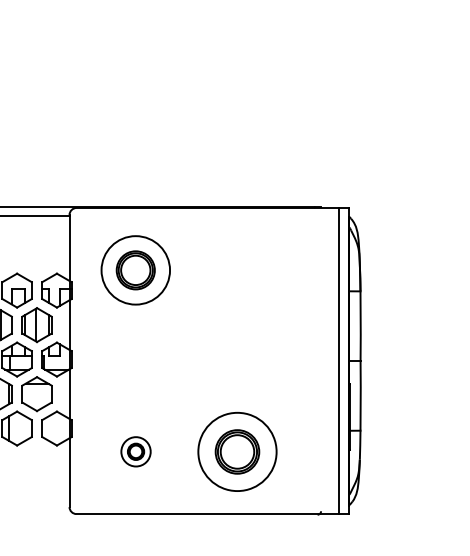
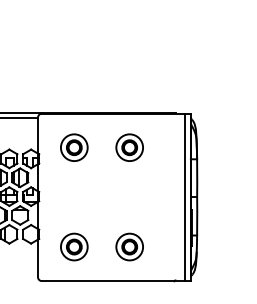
part: (136, 269) -> (74, 147), size x0.71
part: (236, 269) -> (129, 147), added
part: (136, 450) -> (74, 246), size x1.67
part: (236, 450) -> (129, 246), size x0.62

